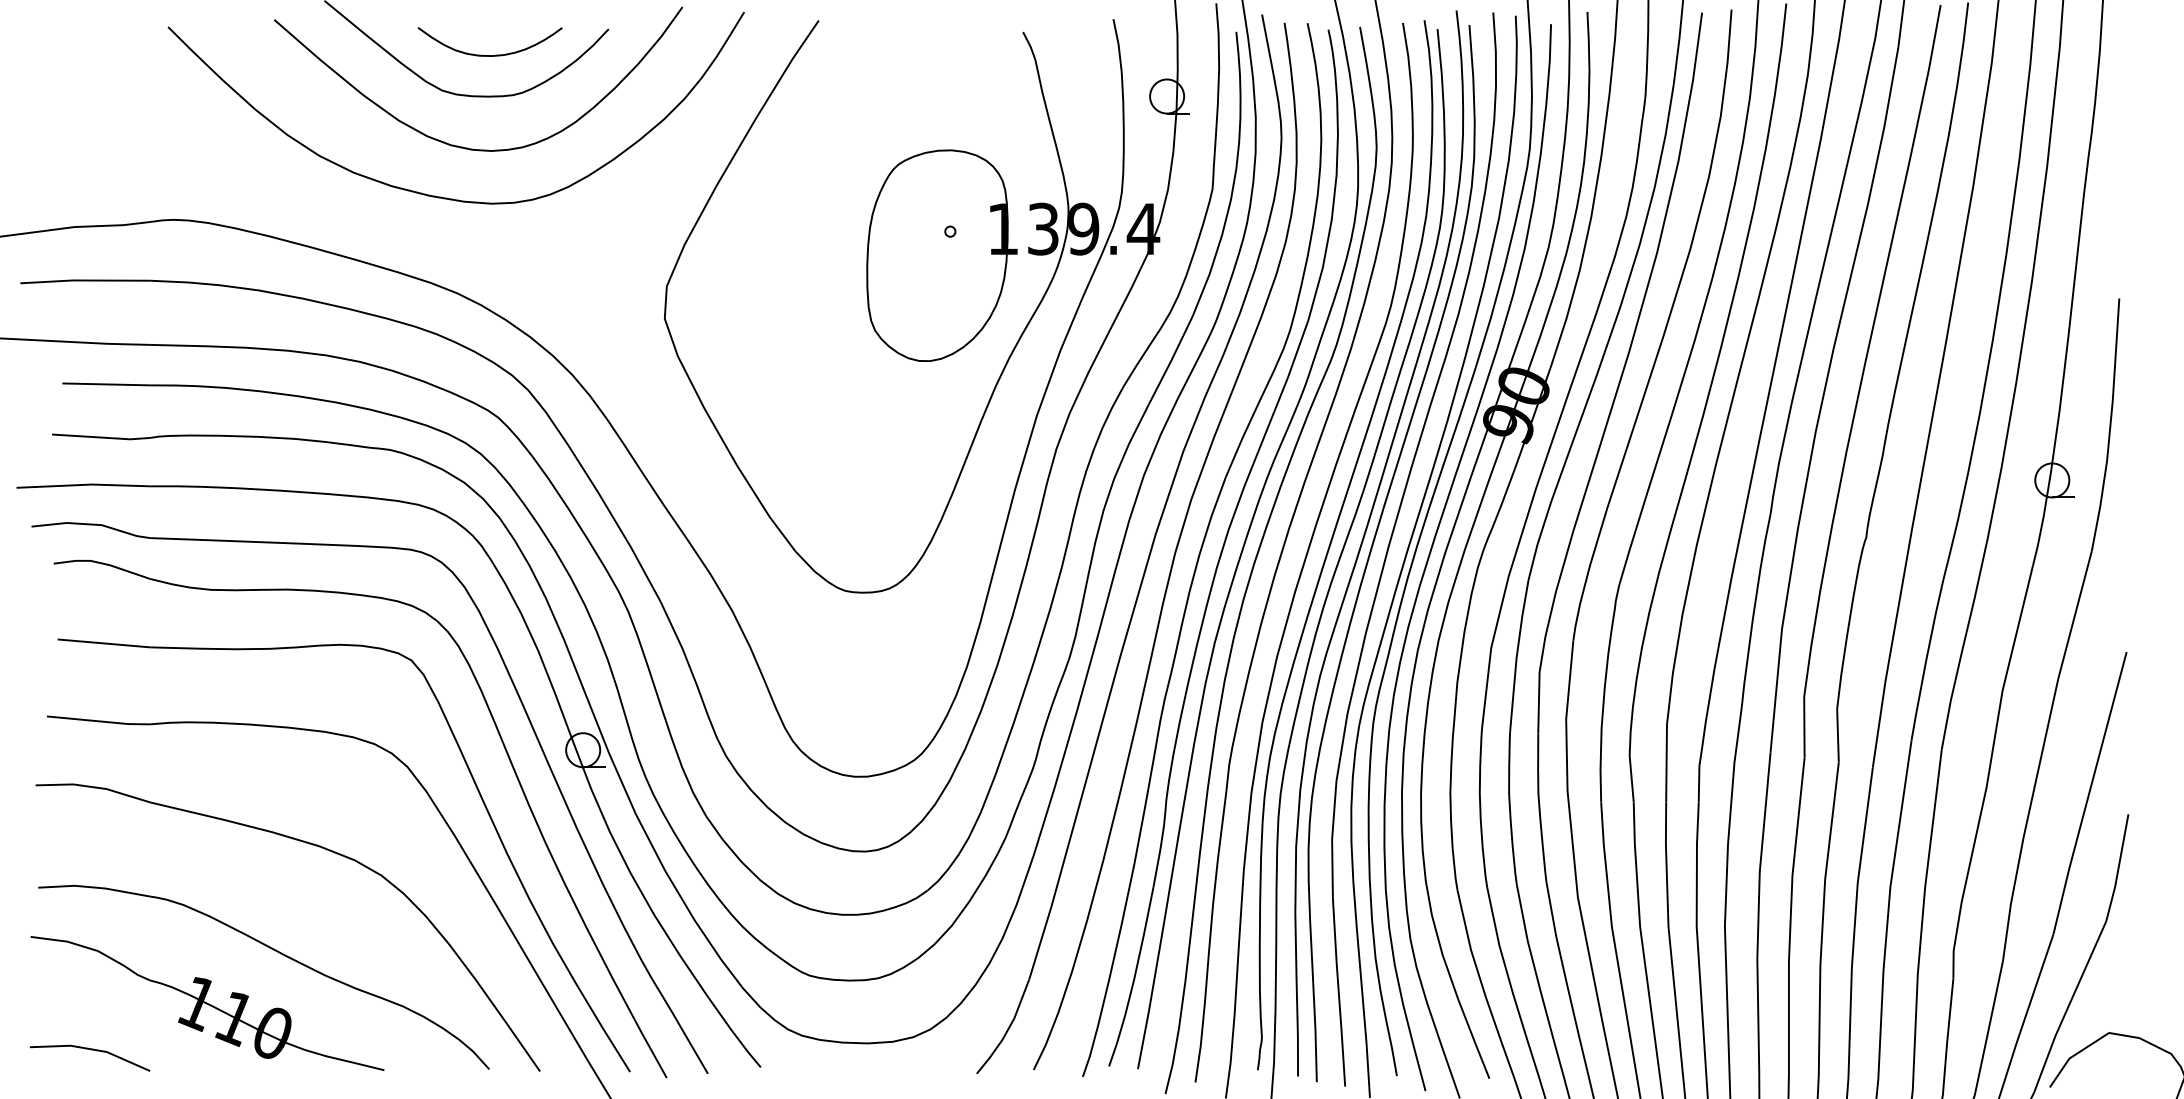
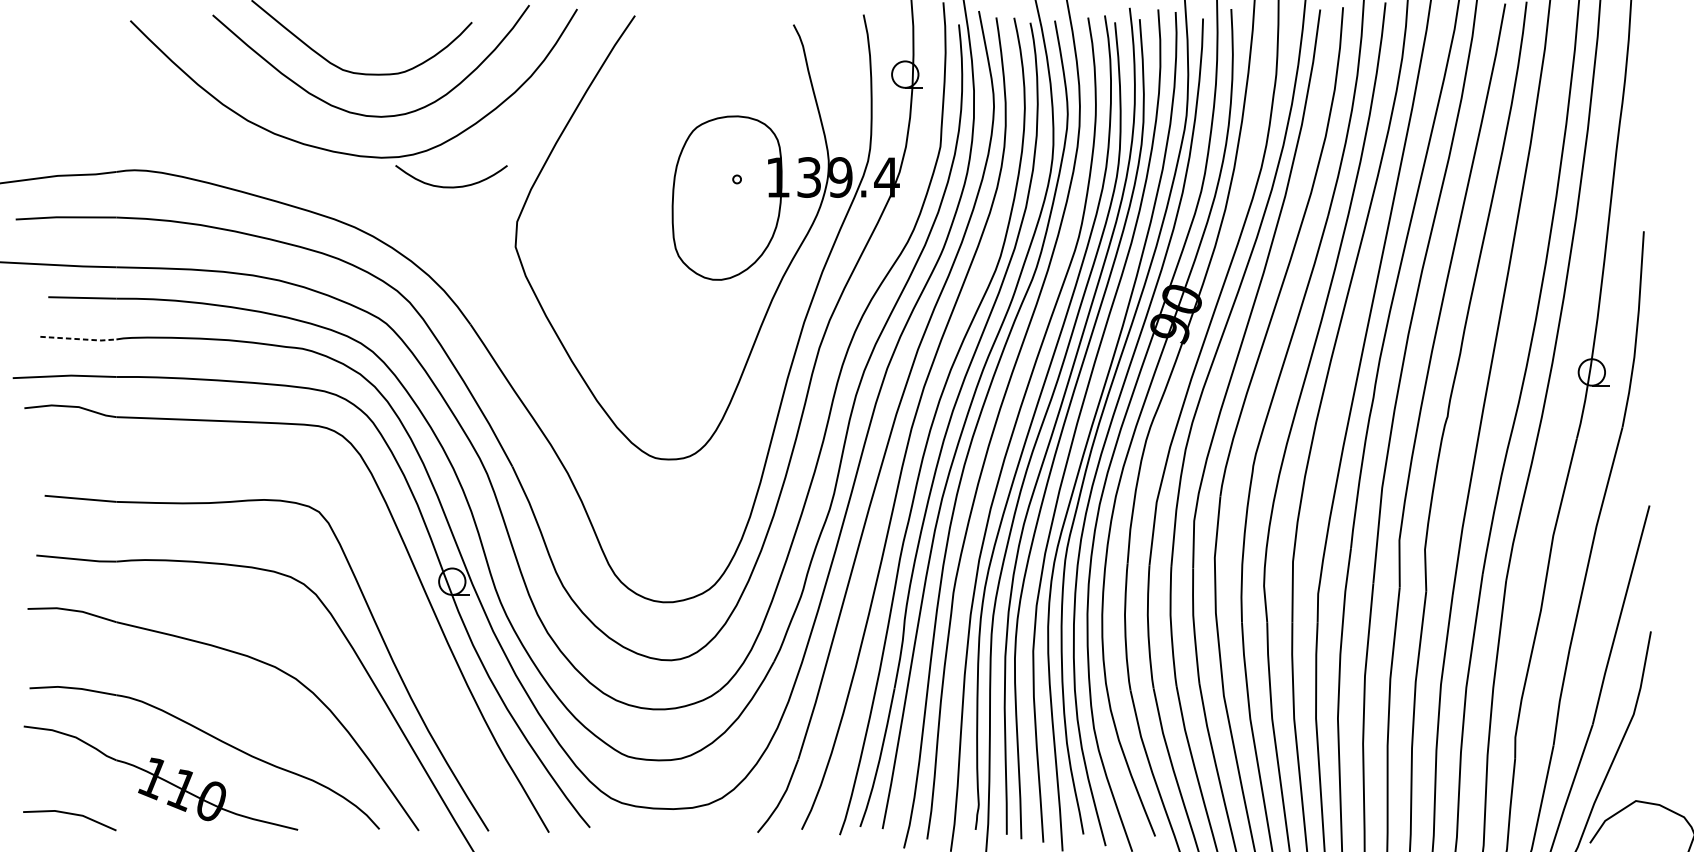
curve: (489, 55) -> (451, 187), moved
line: (102, 437) -> (79, 339), solid -> dashed
part: (506, 754) -> (392, 585), removed

